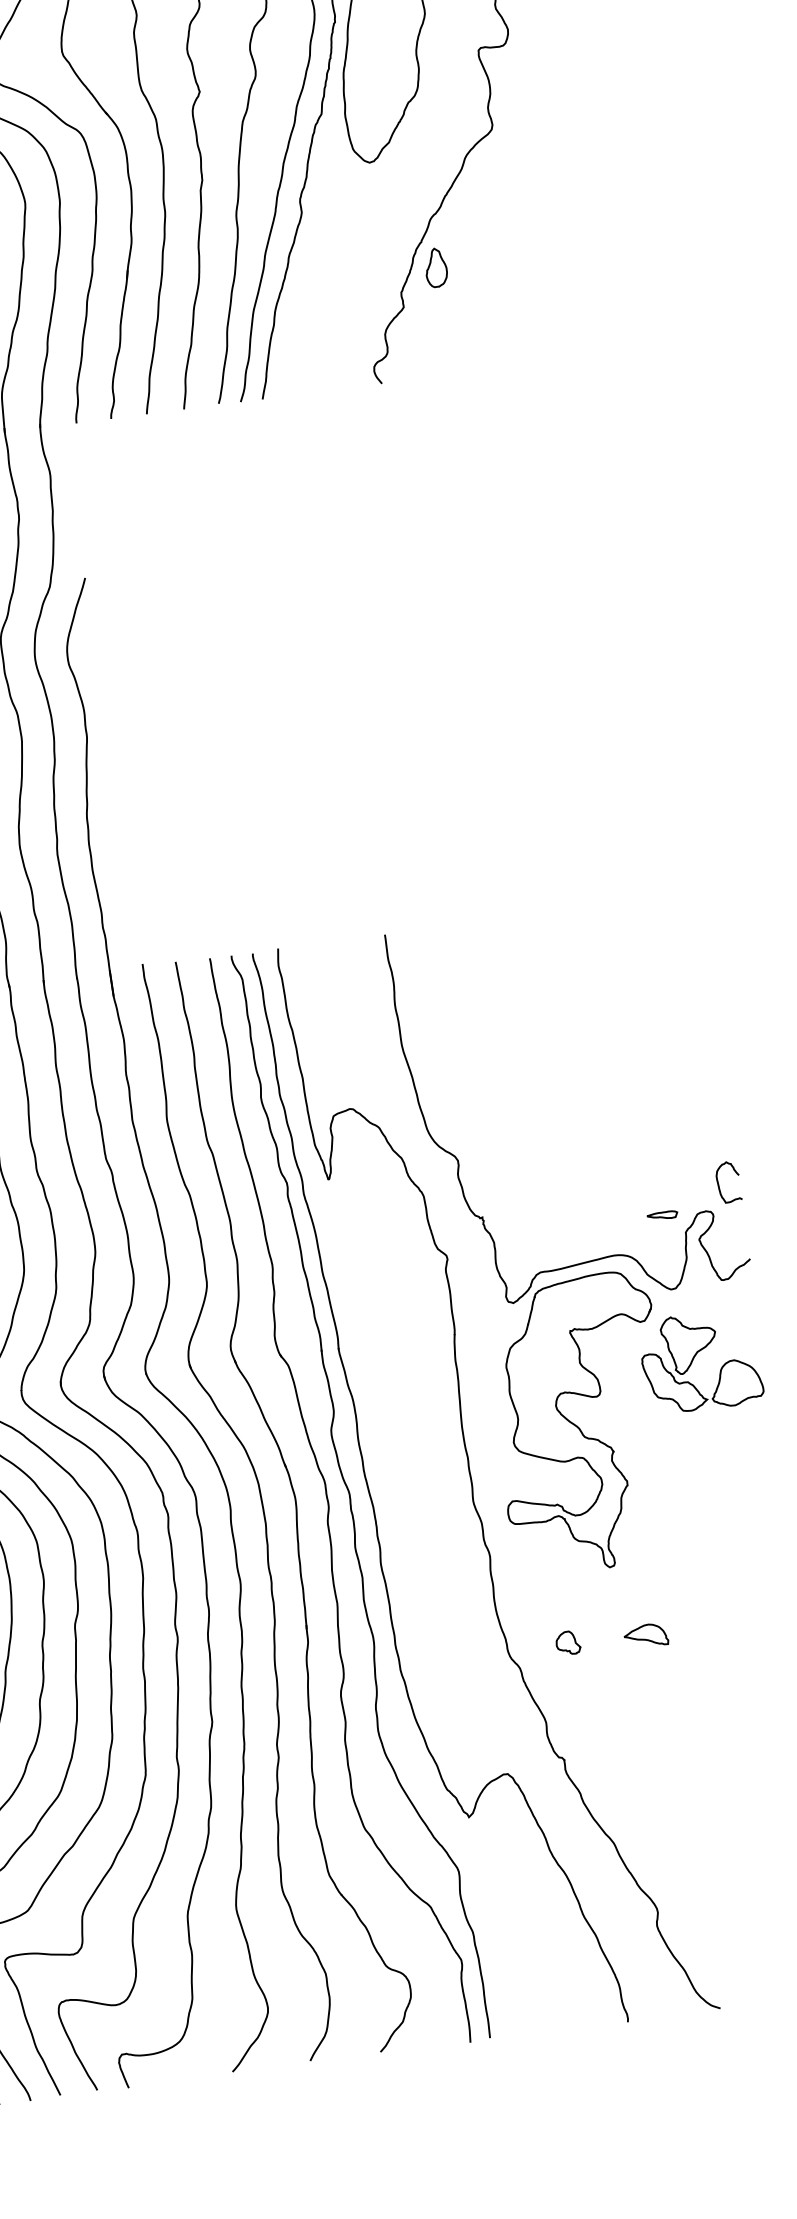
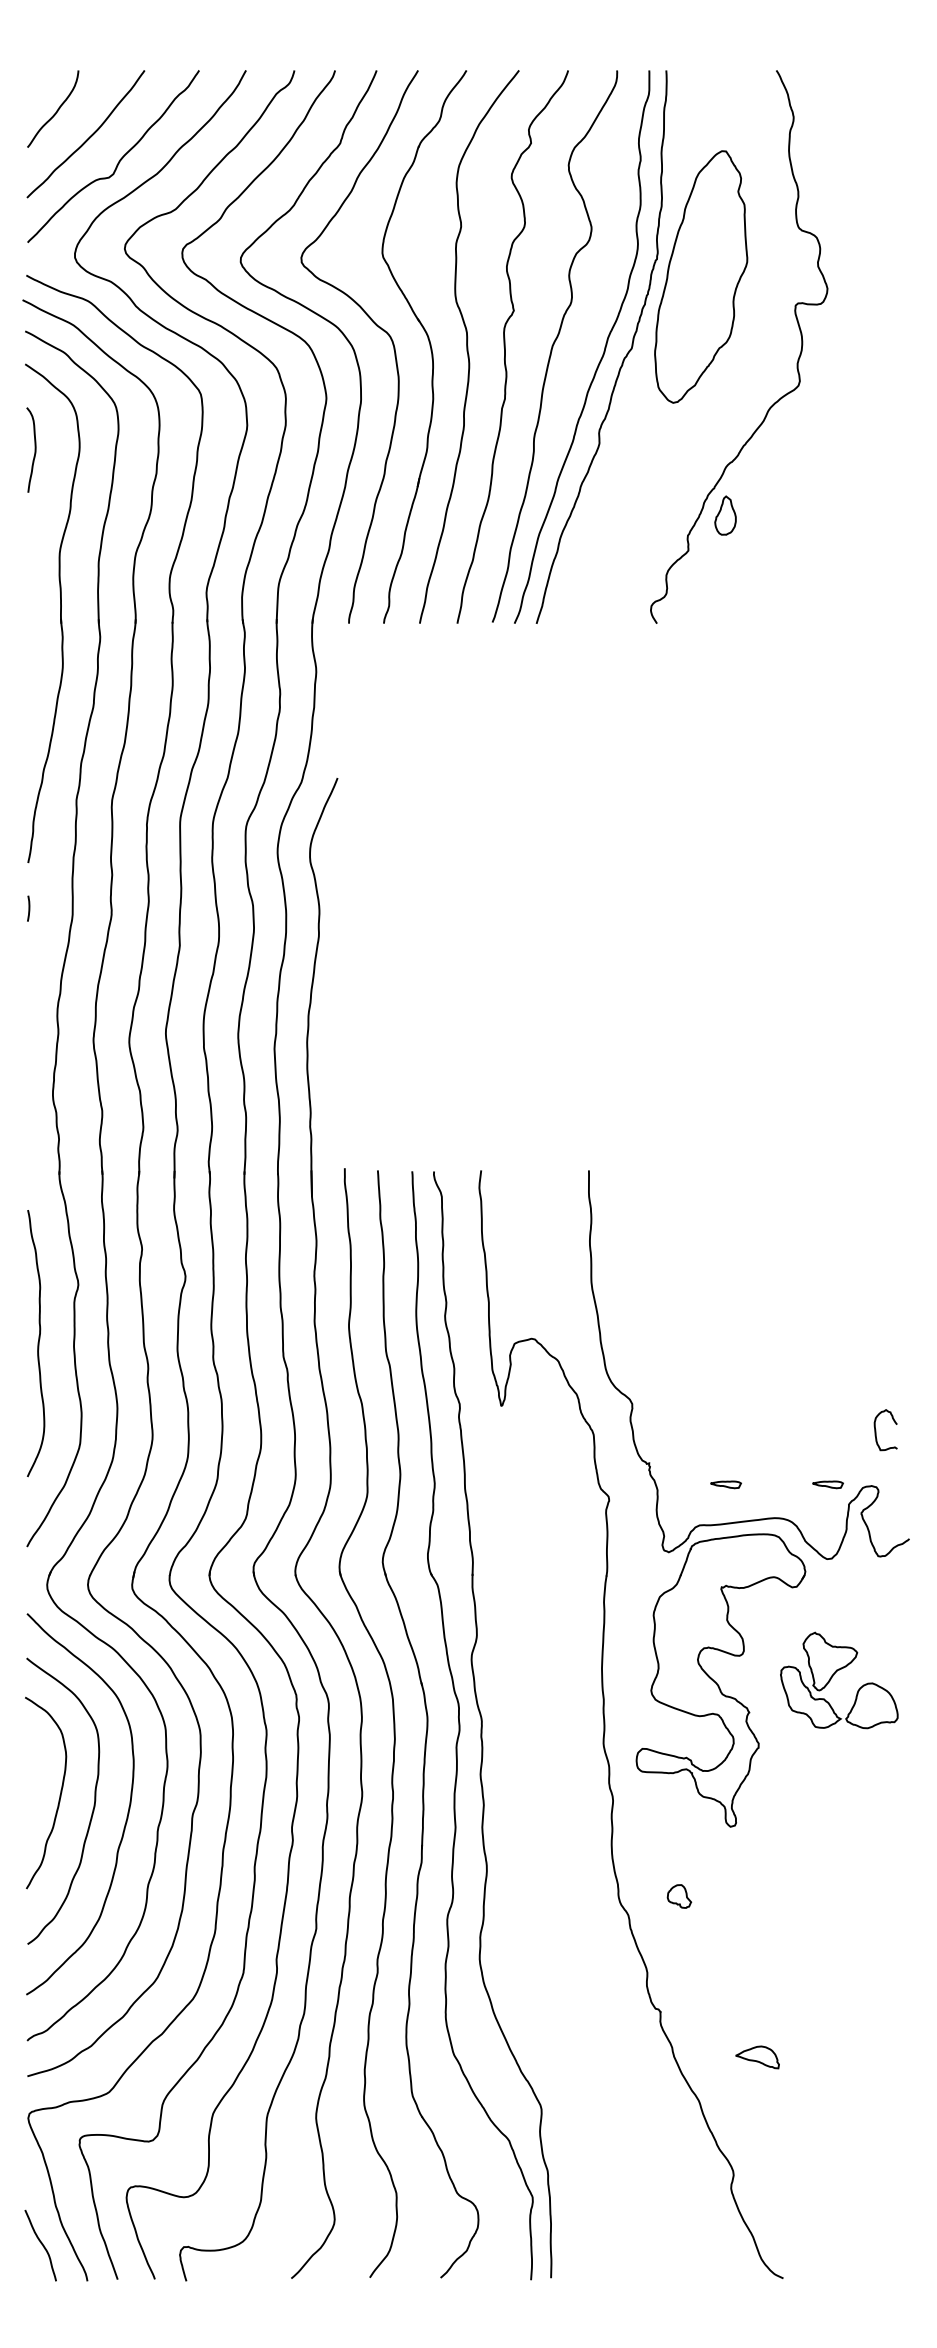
curve: (719, 1183) -> (876, 1430), moved
part: (560, 1228) -> (725, 1484), added
part: (694, 1358) -> (833, 1676), moved
part: (373, 1503) -> (504, 1733), removed
part: (646, 1636) -> (757, 2057), moved

